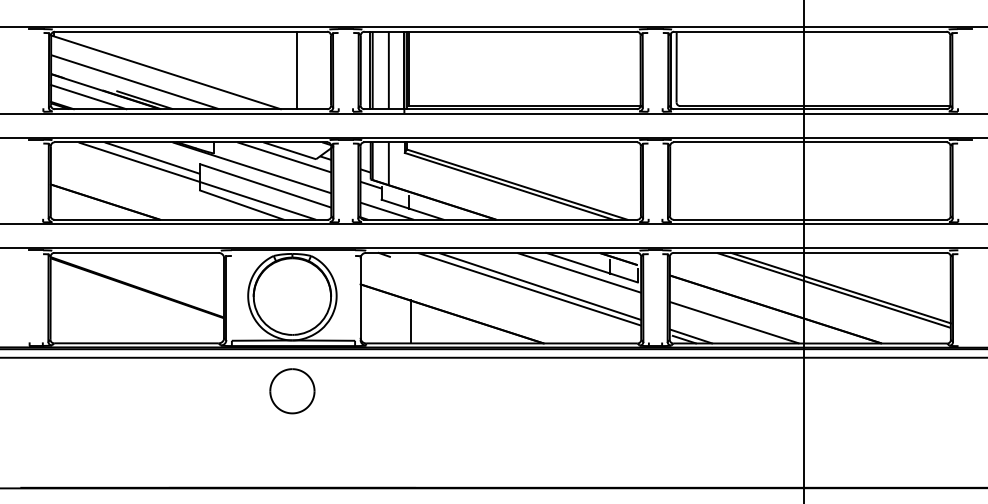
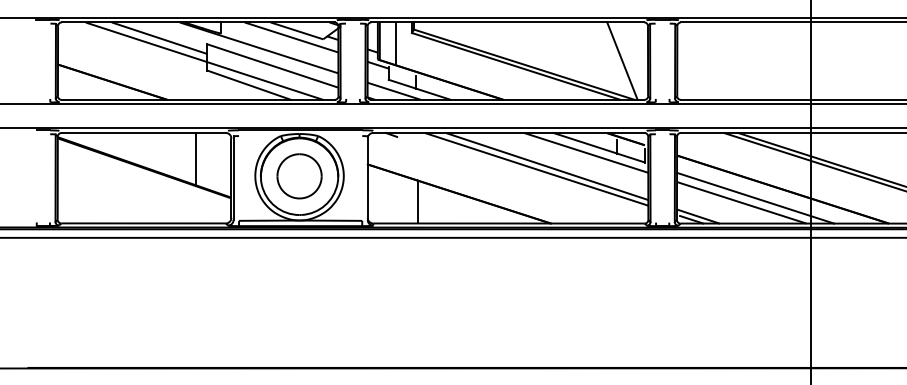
line: (615, 180) -> (622, 60), added
line: (188, 278) -> (195, 158), added
line: (747, 317) -> (754, 197), added
part: (292, 391) -> (299, 176), moved

